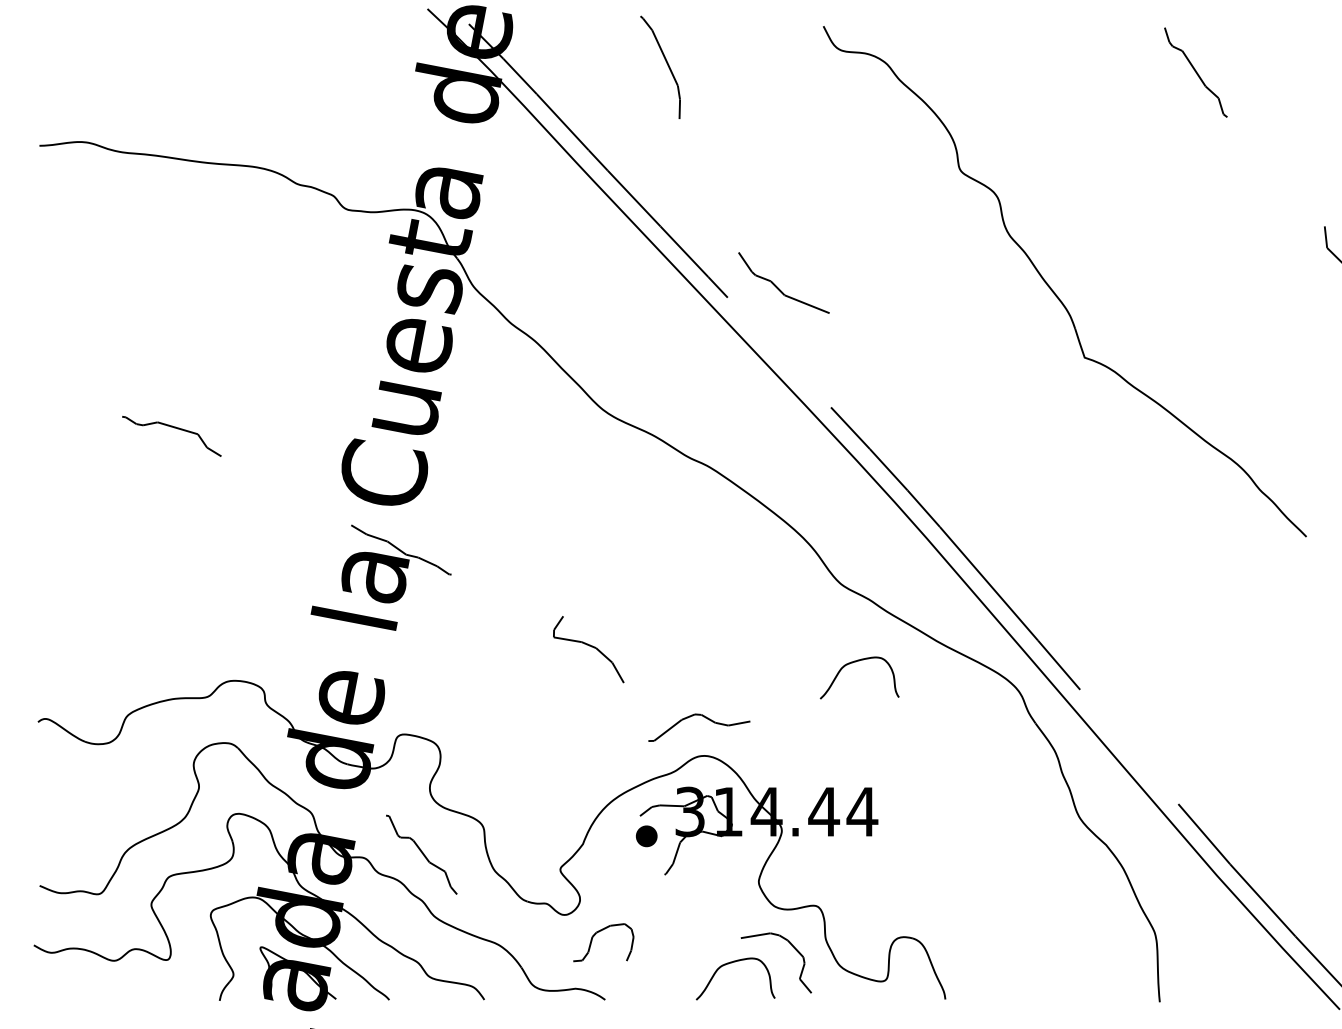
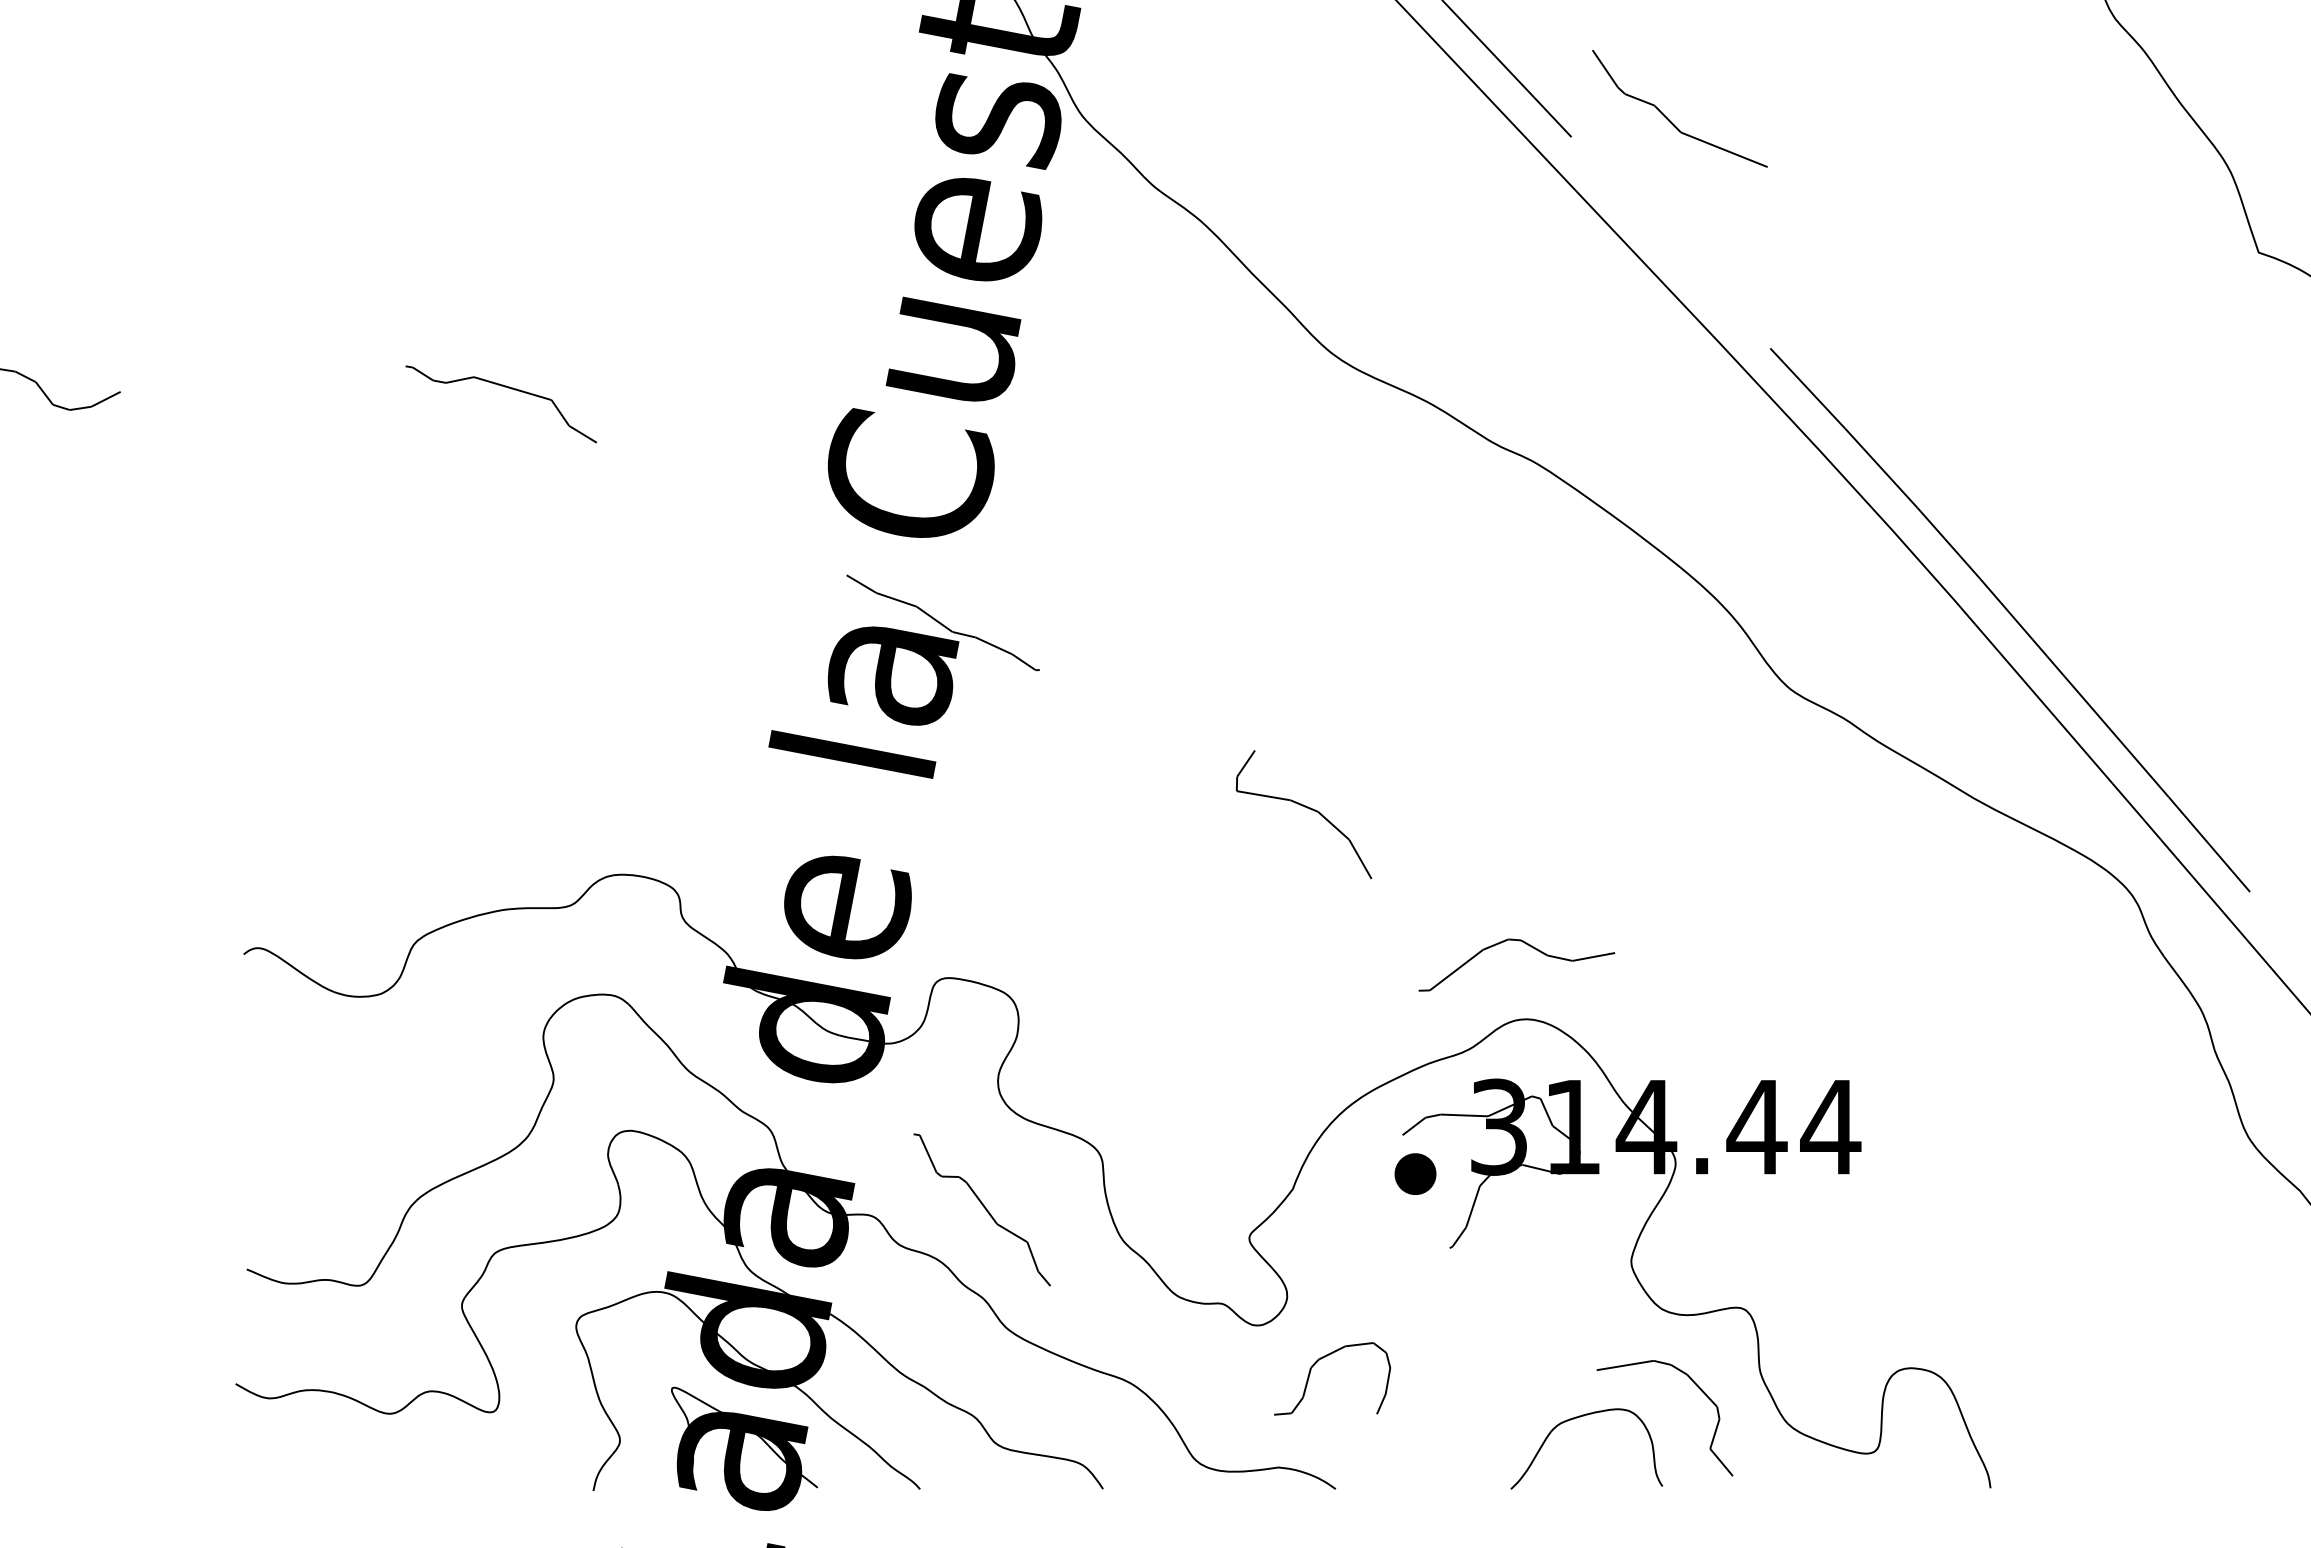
curve: (855, 662) -> (1817, 839), removed

